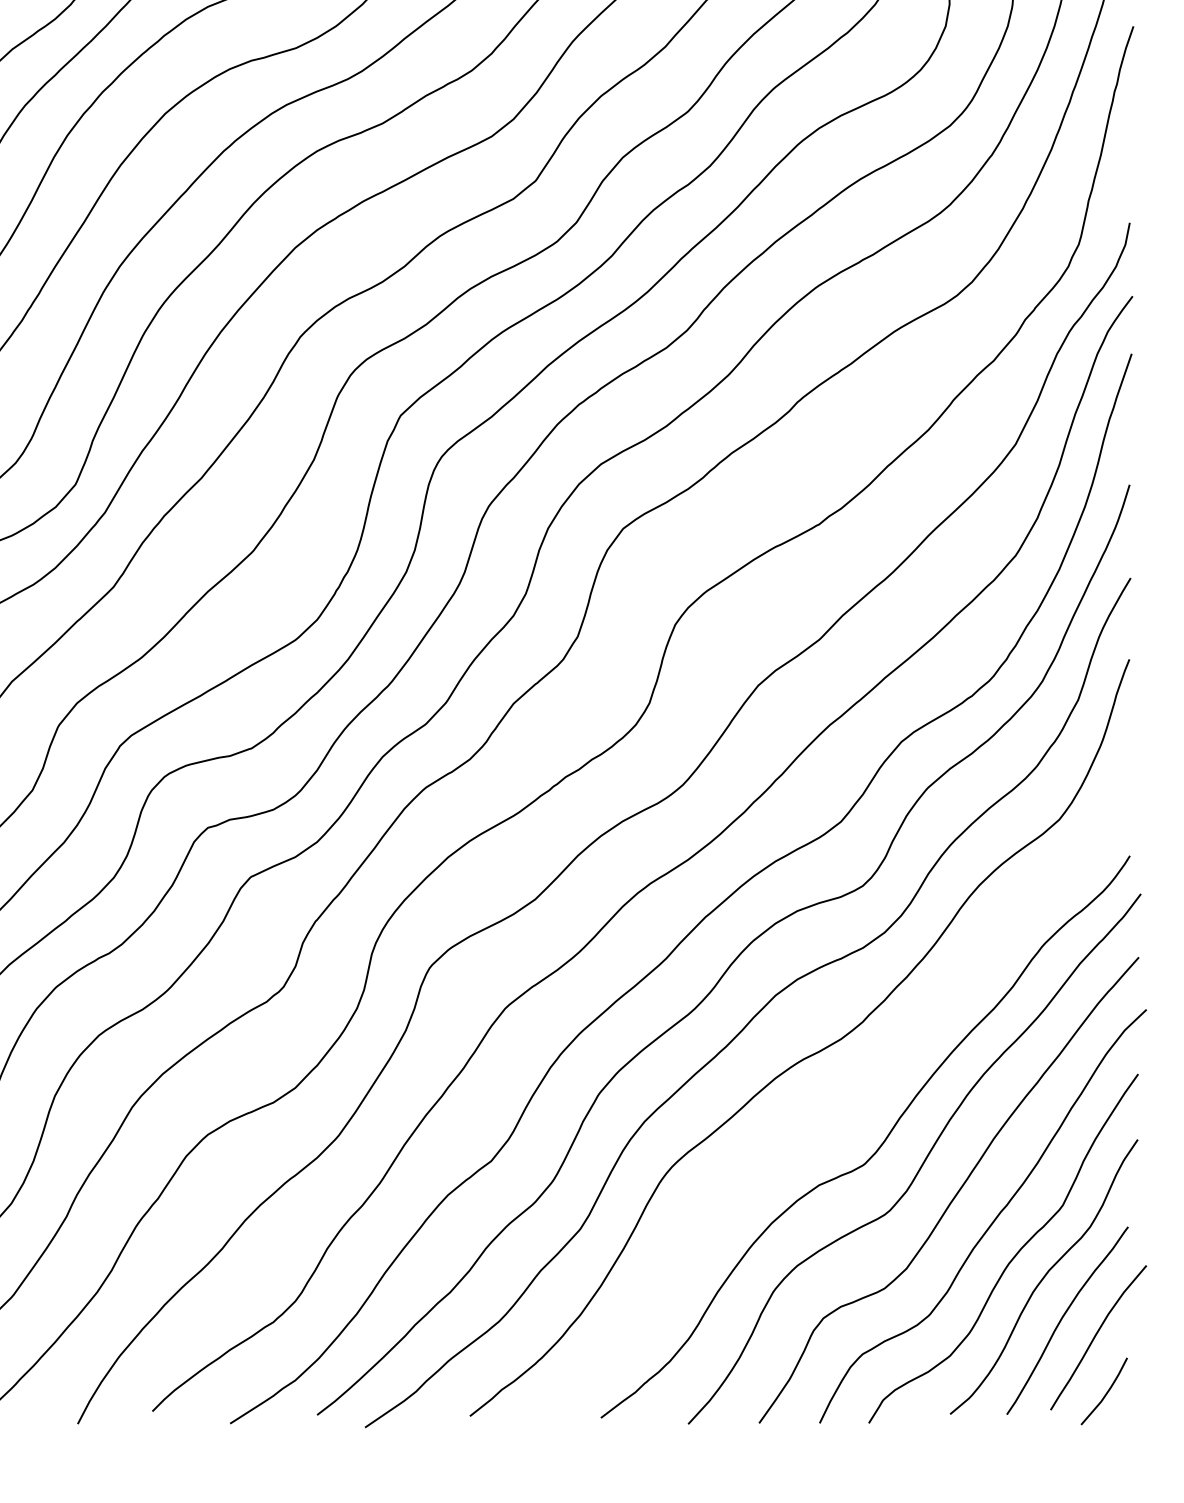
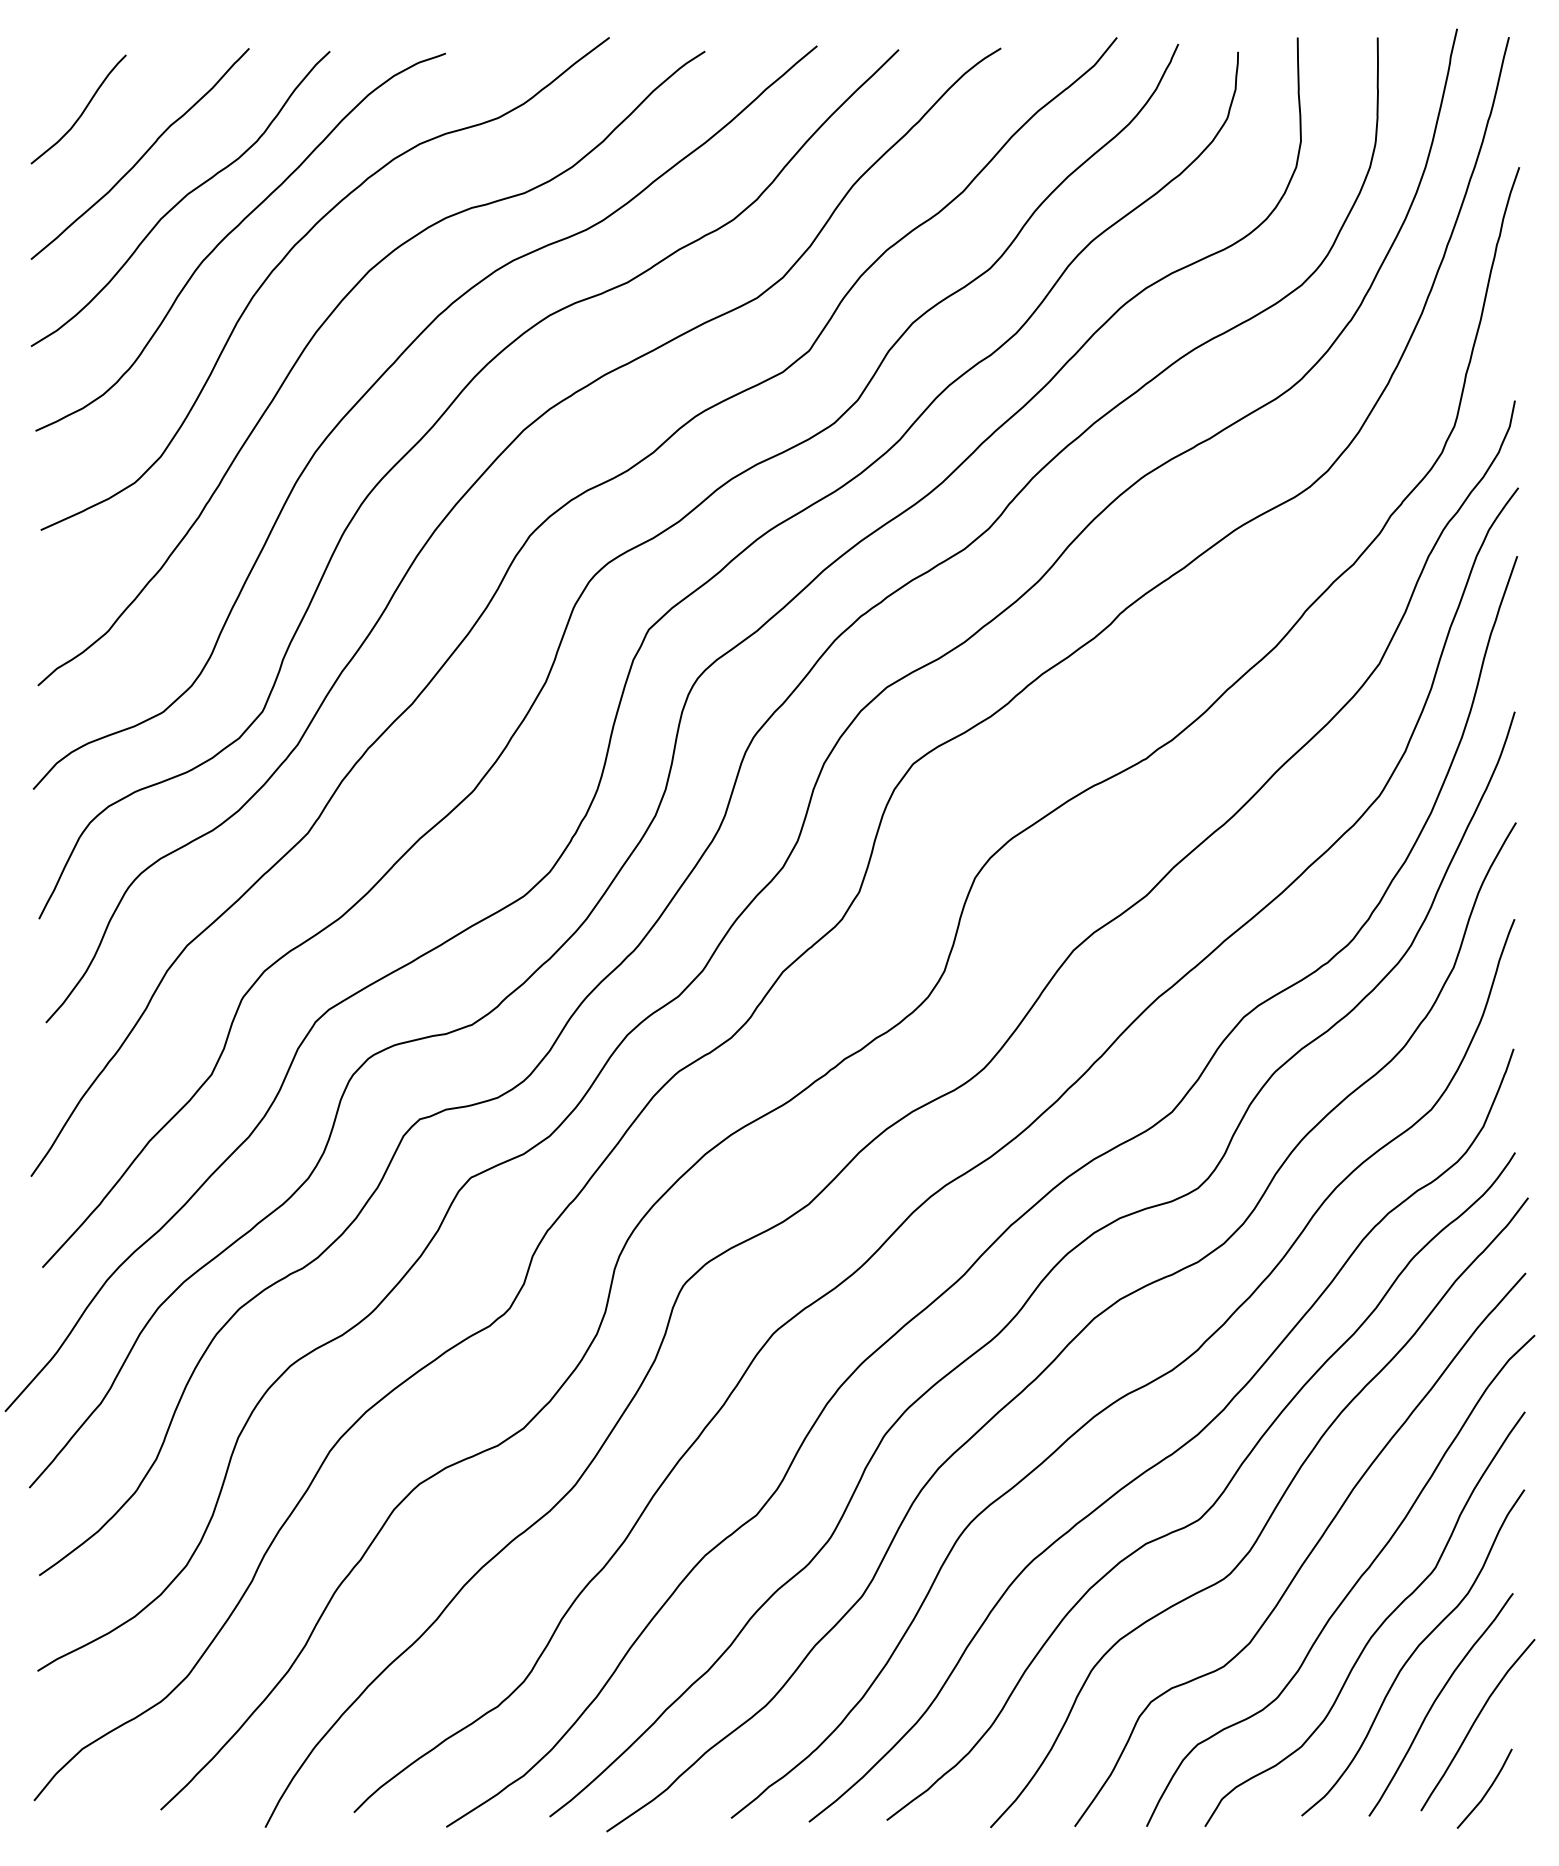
curve: (841, 1108) -> (1172, 1452), added

